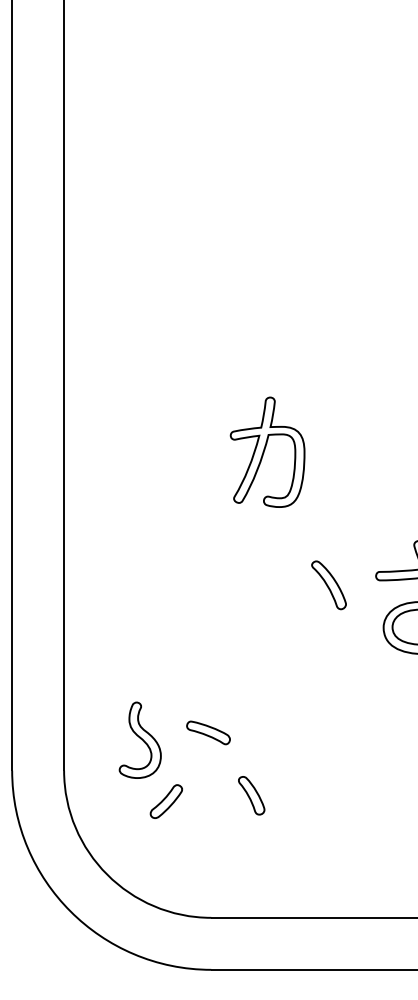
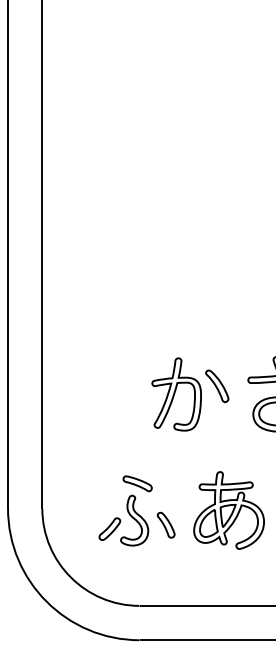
part: (267, 452) -> (176, 394), moved
part: (140, 740) -> (134, 520), moved
part: (346, 773) -> (228, 510), added

